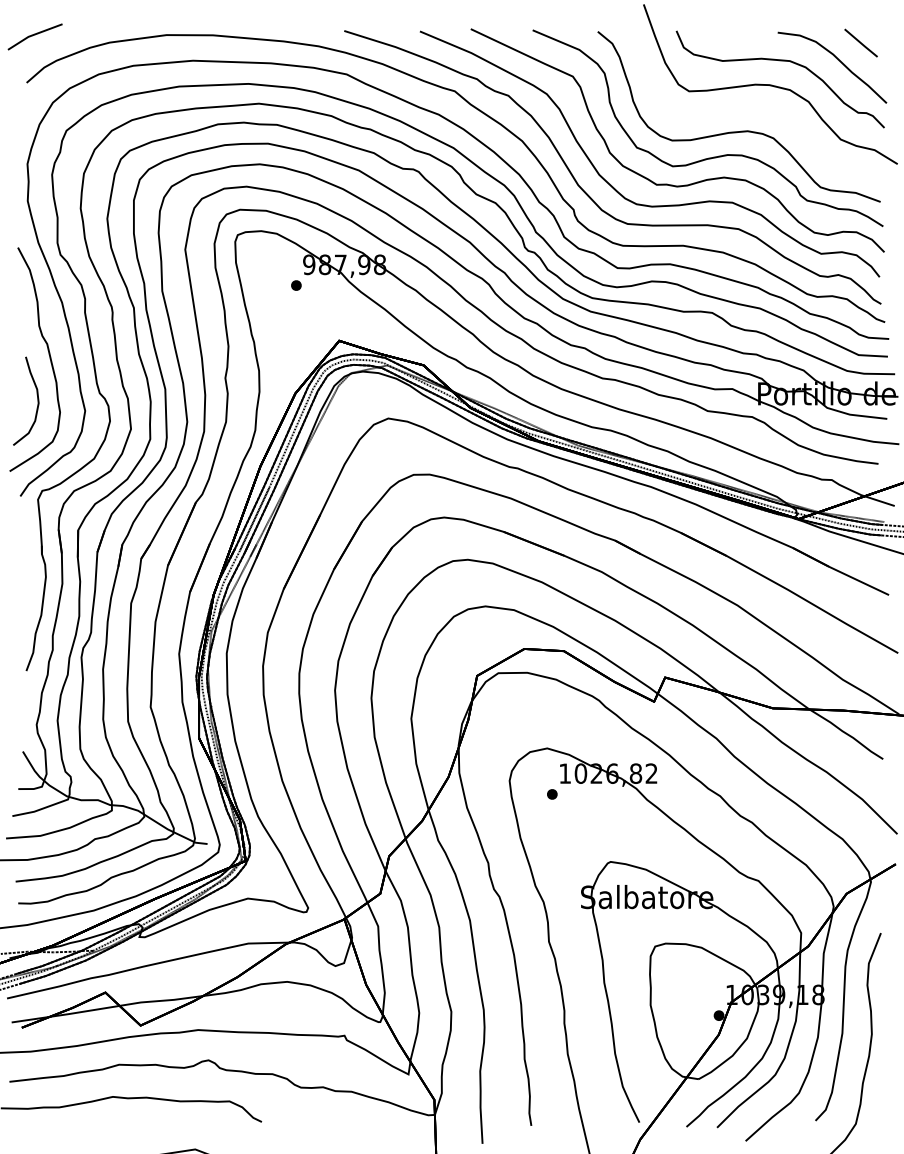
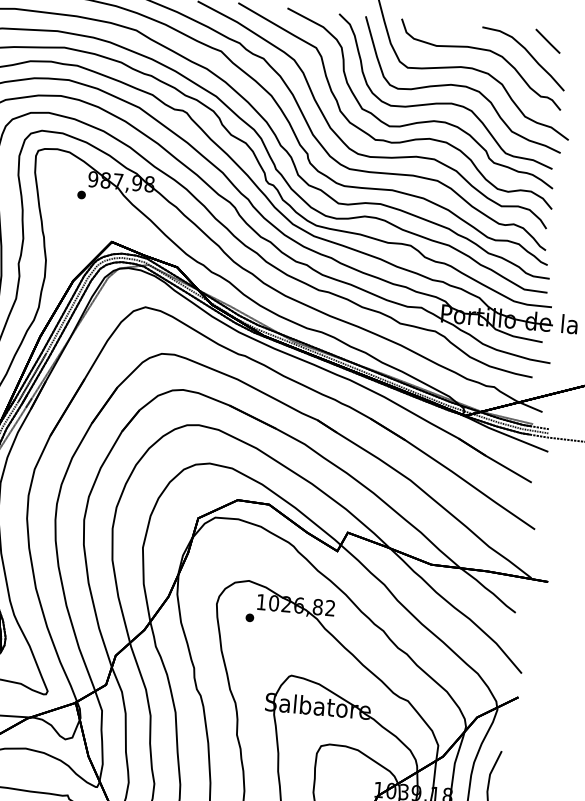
part: (759, 106) -> (462, 84), added

